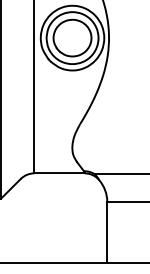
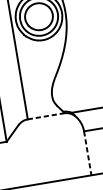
line: (60, 173) -> (46, 116), solid -> dashed
line: (107, 232) -> (87, 153), solid -> dashed

